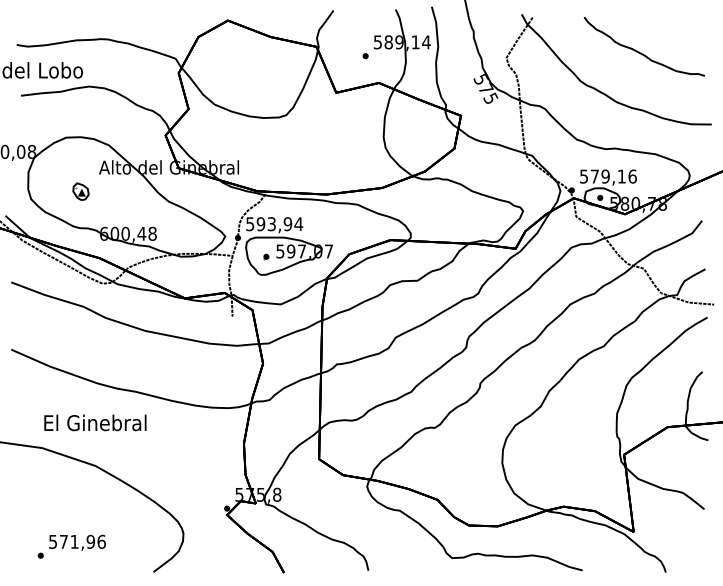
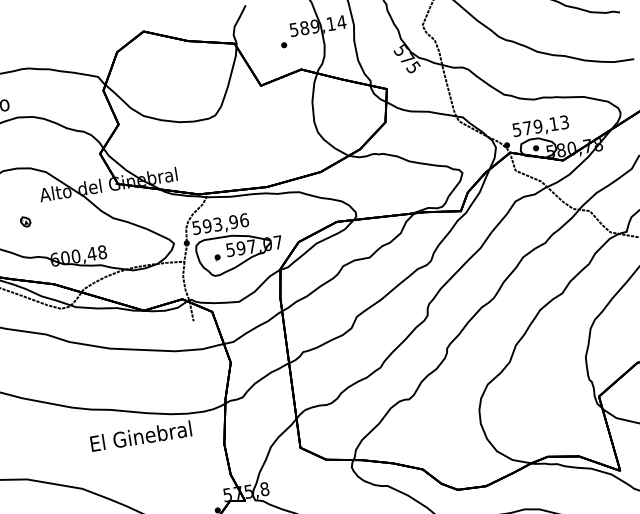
text: (632, 176) -> (564, 122), 579,16 -> 579,13
part: (80, 191) -> (25, 221), size x0.6
text: (298, 224) -> (244, 220), 593,94 -> 593,96
text: (95, 422) -> (141, 435), moved

